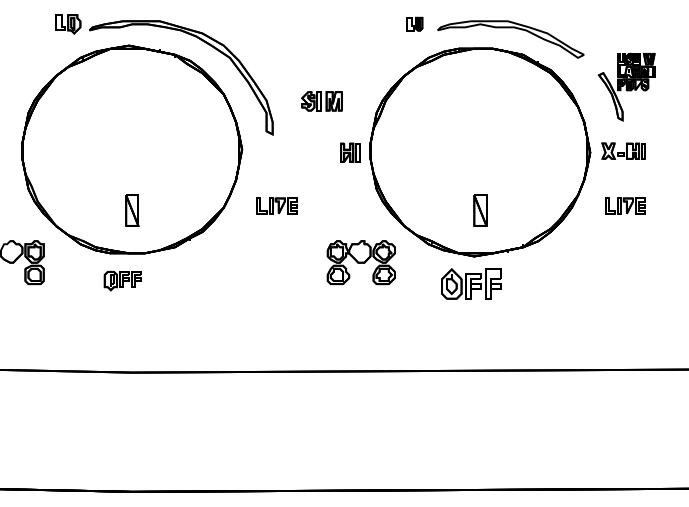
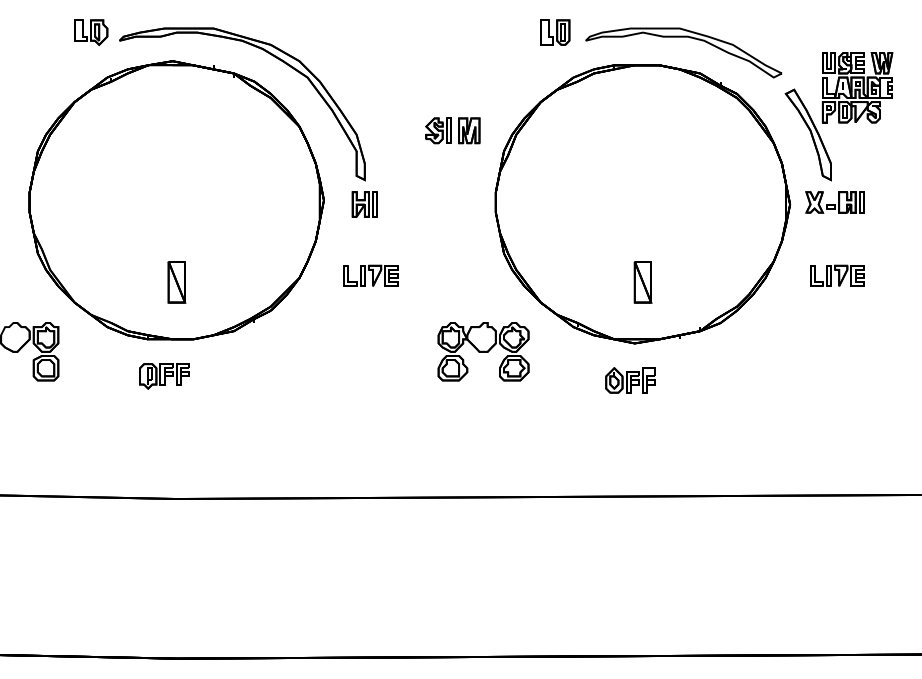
part: (415, 24) -> (555, 32), size x1.43
part: (626, 86) -> (838, 116), size x1.43
part: (321, 101) -> (452, 130), moved
part: (350, 152) -> (364, 204), moved
part: (471, 284) -> (630, 380), size x0.62

